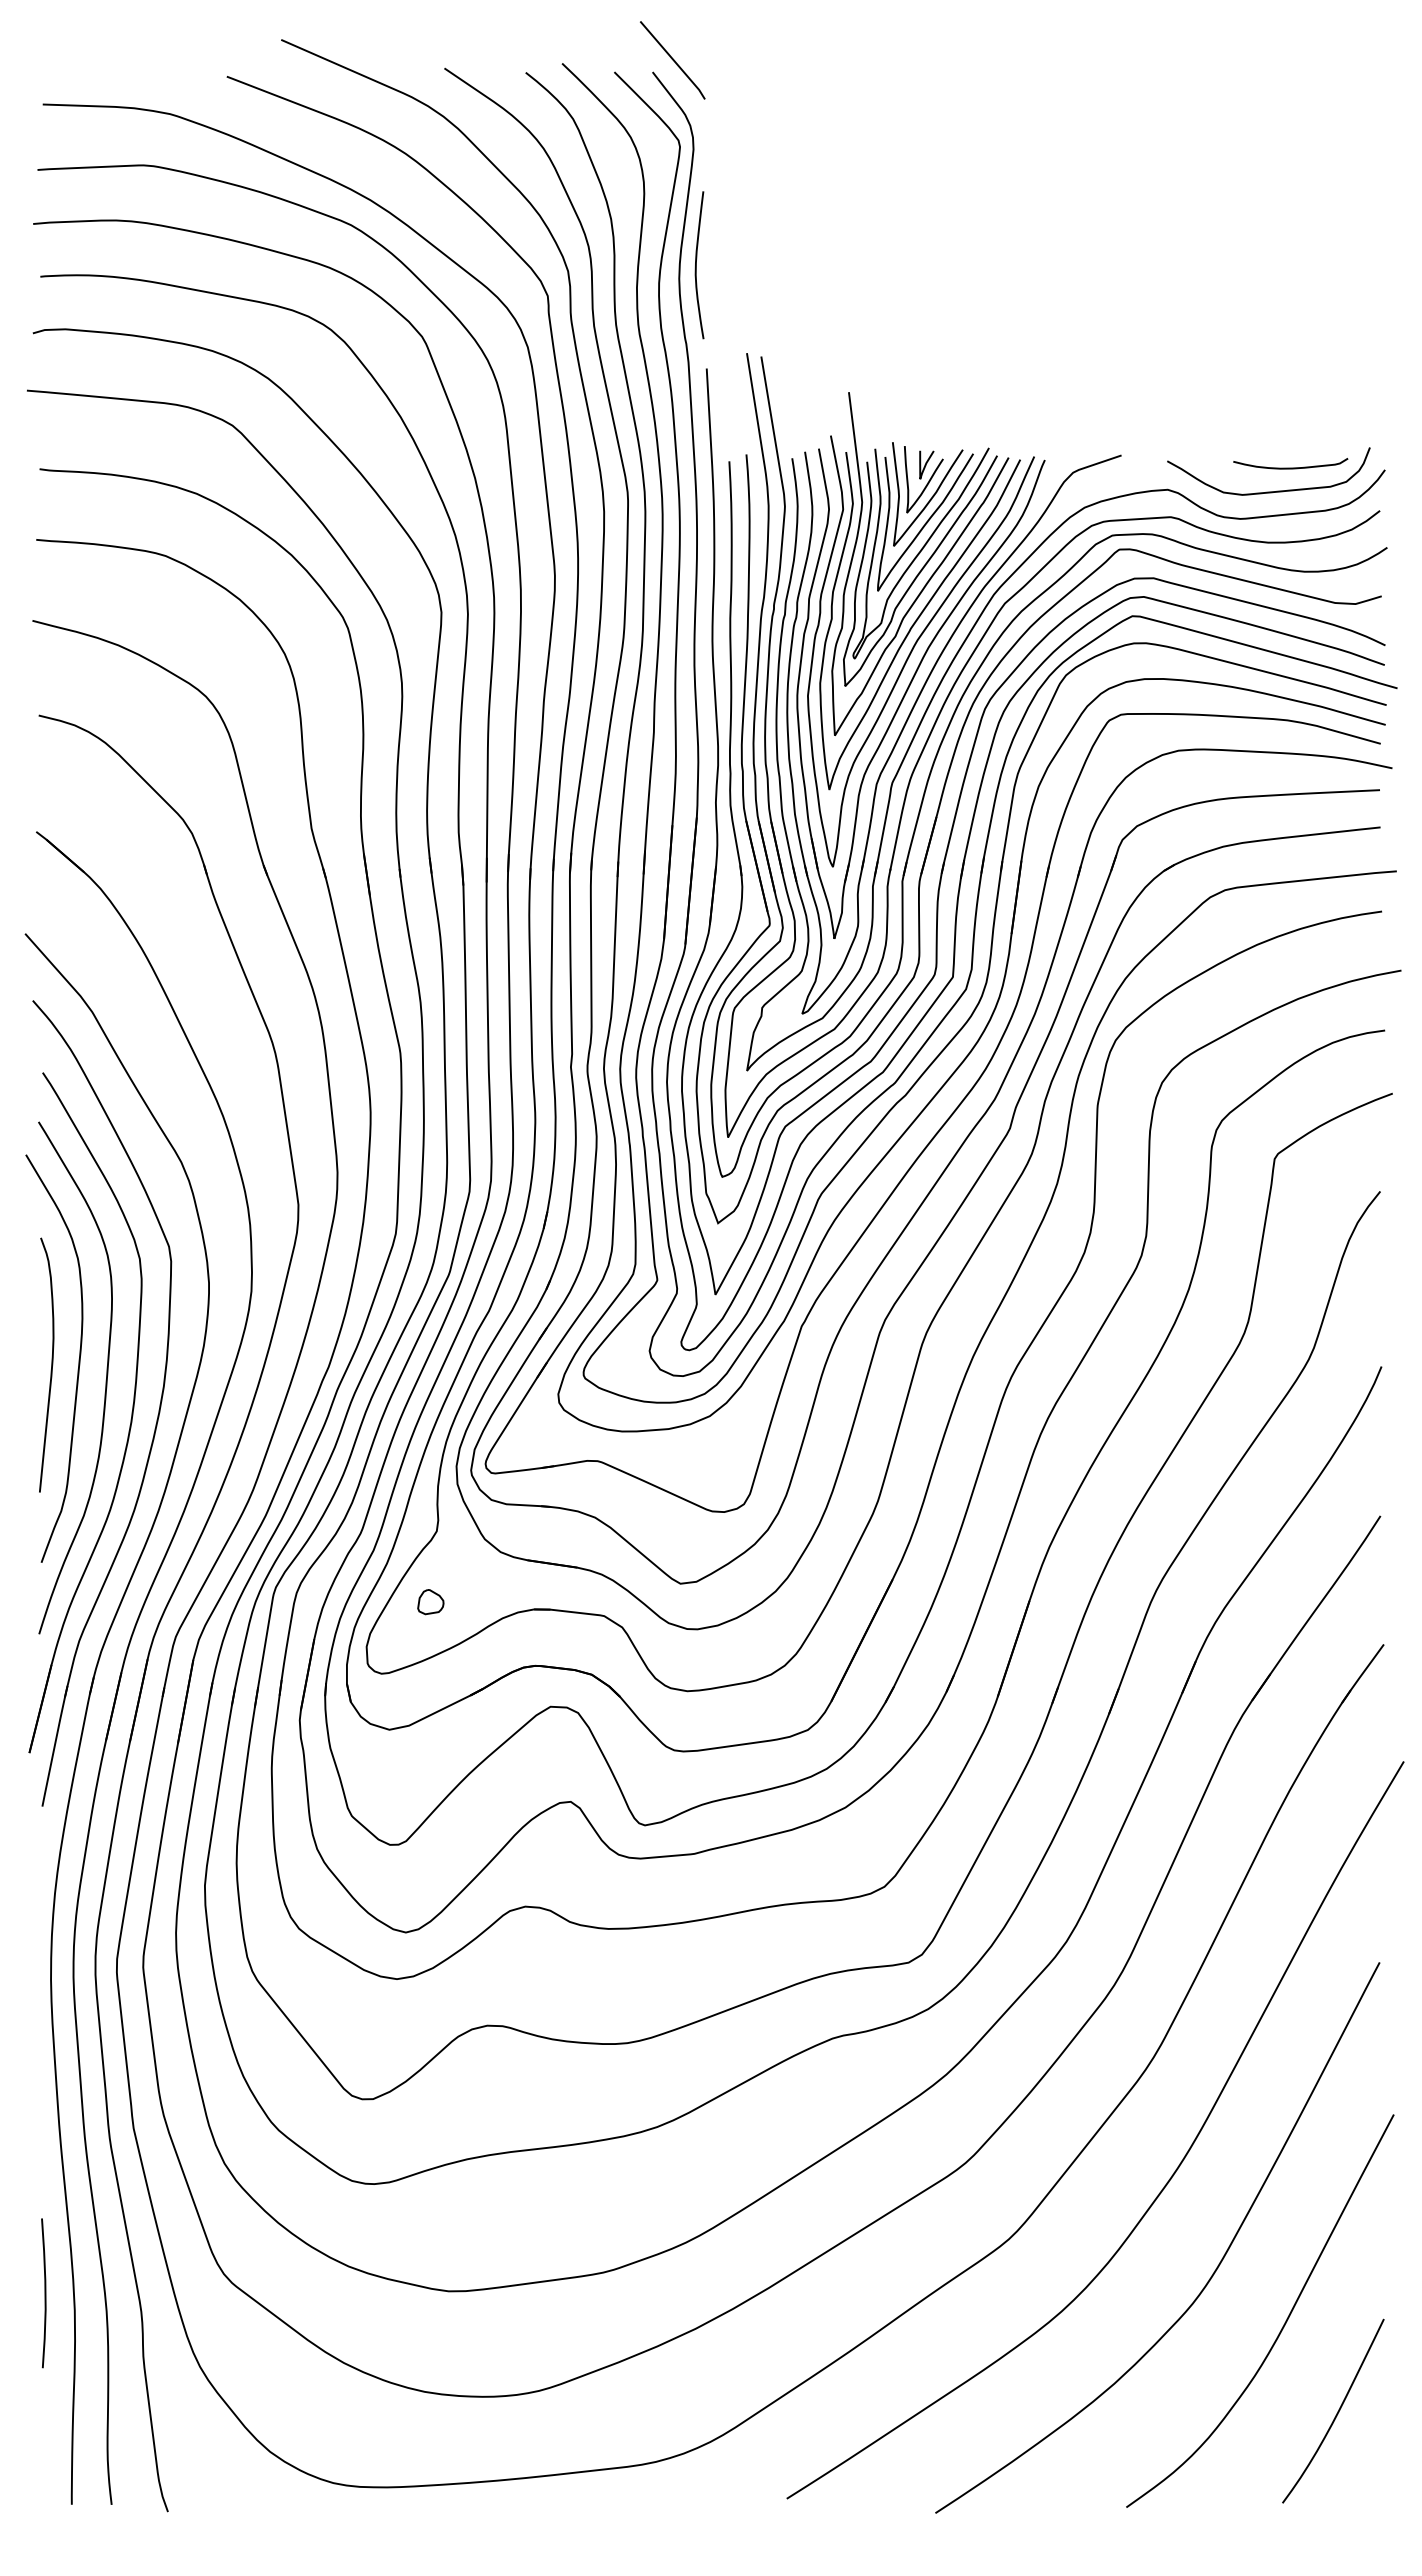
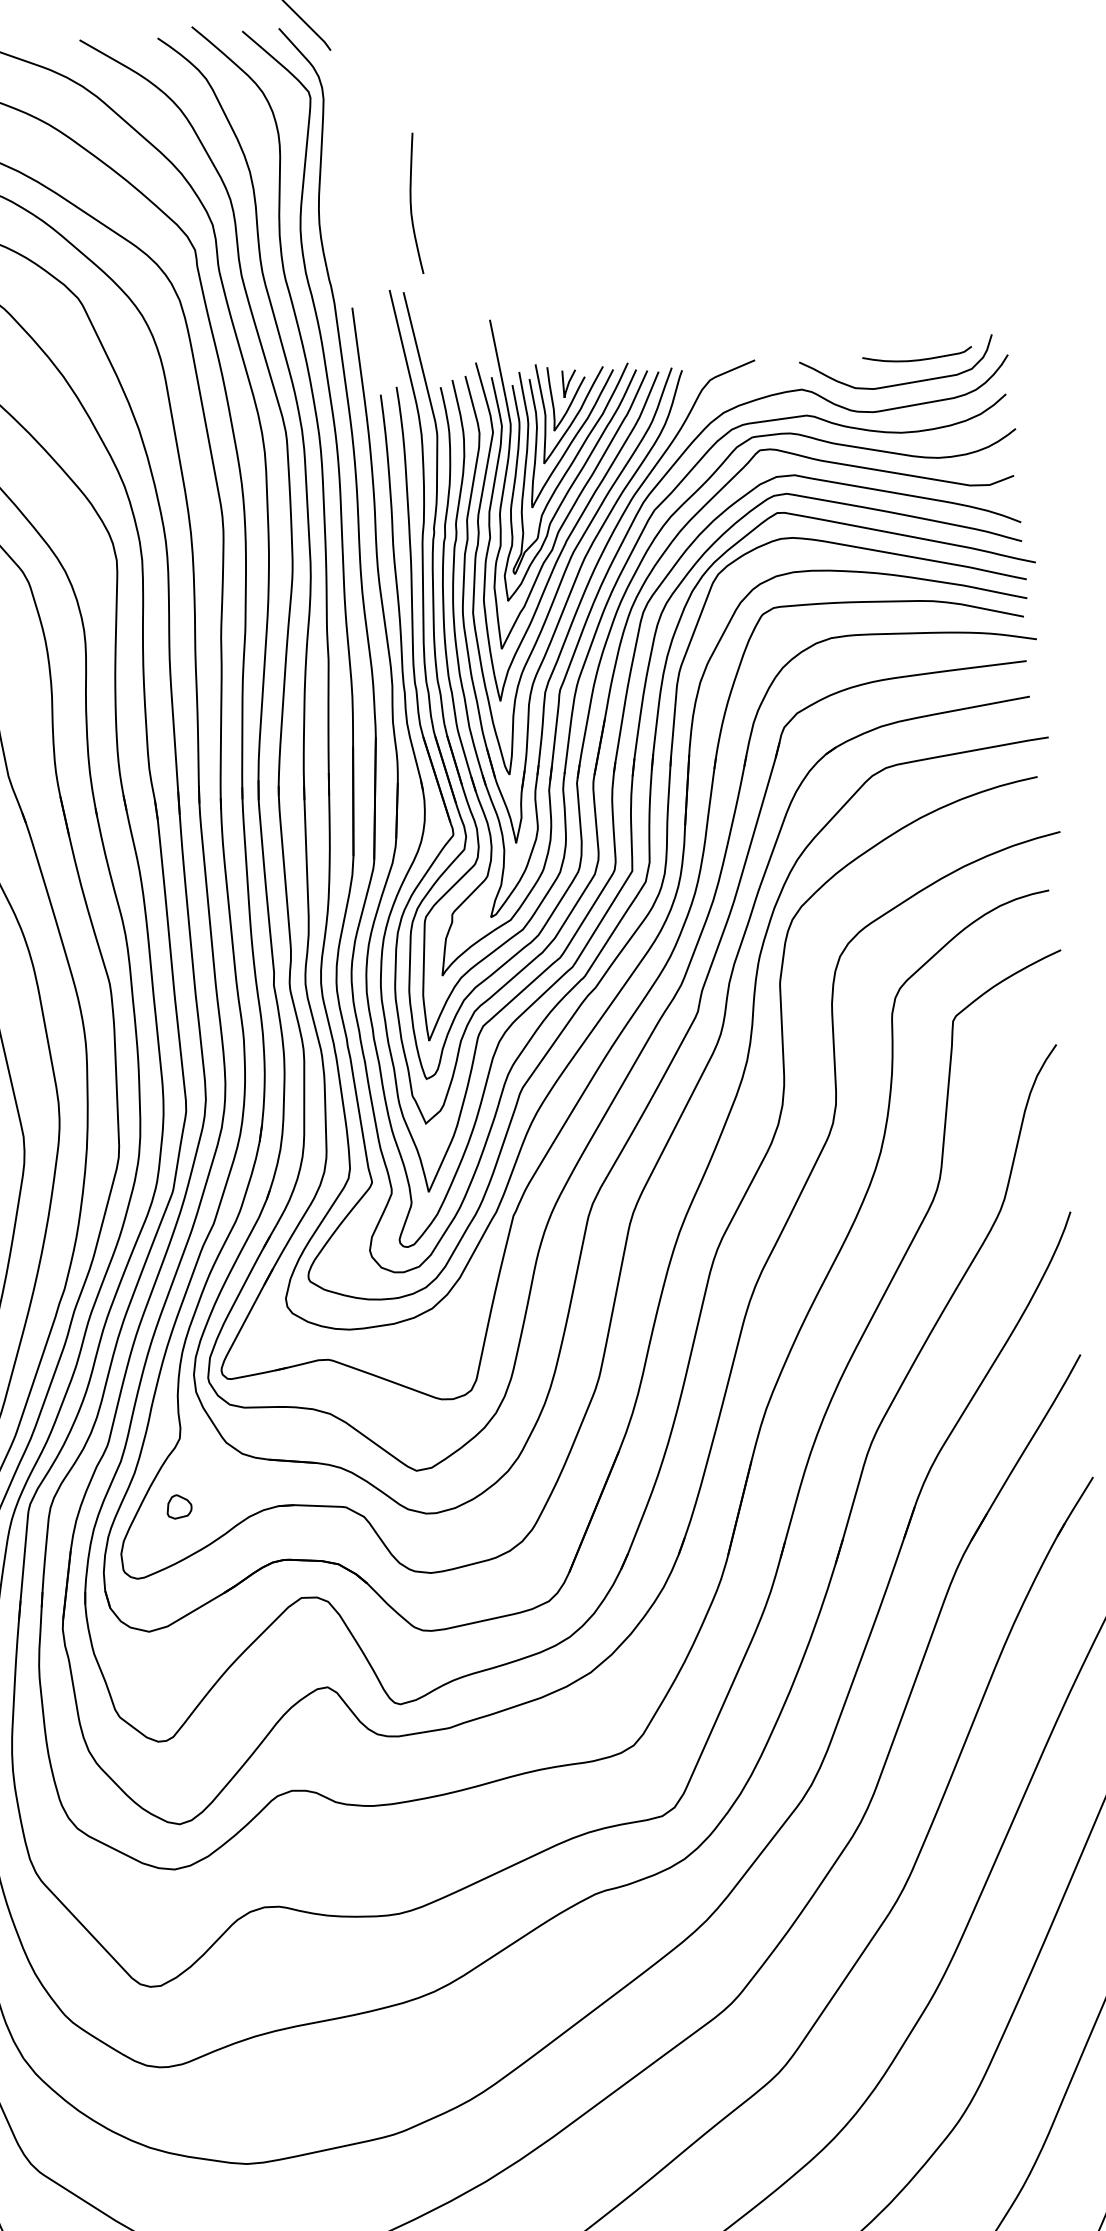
curve: (696, 265) -> (411, 204), moved

